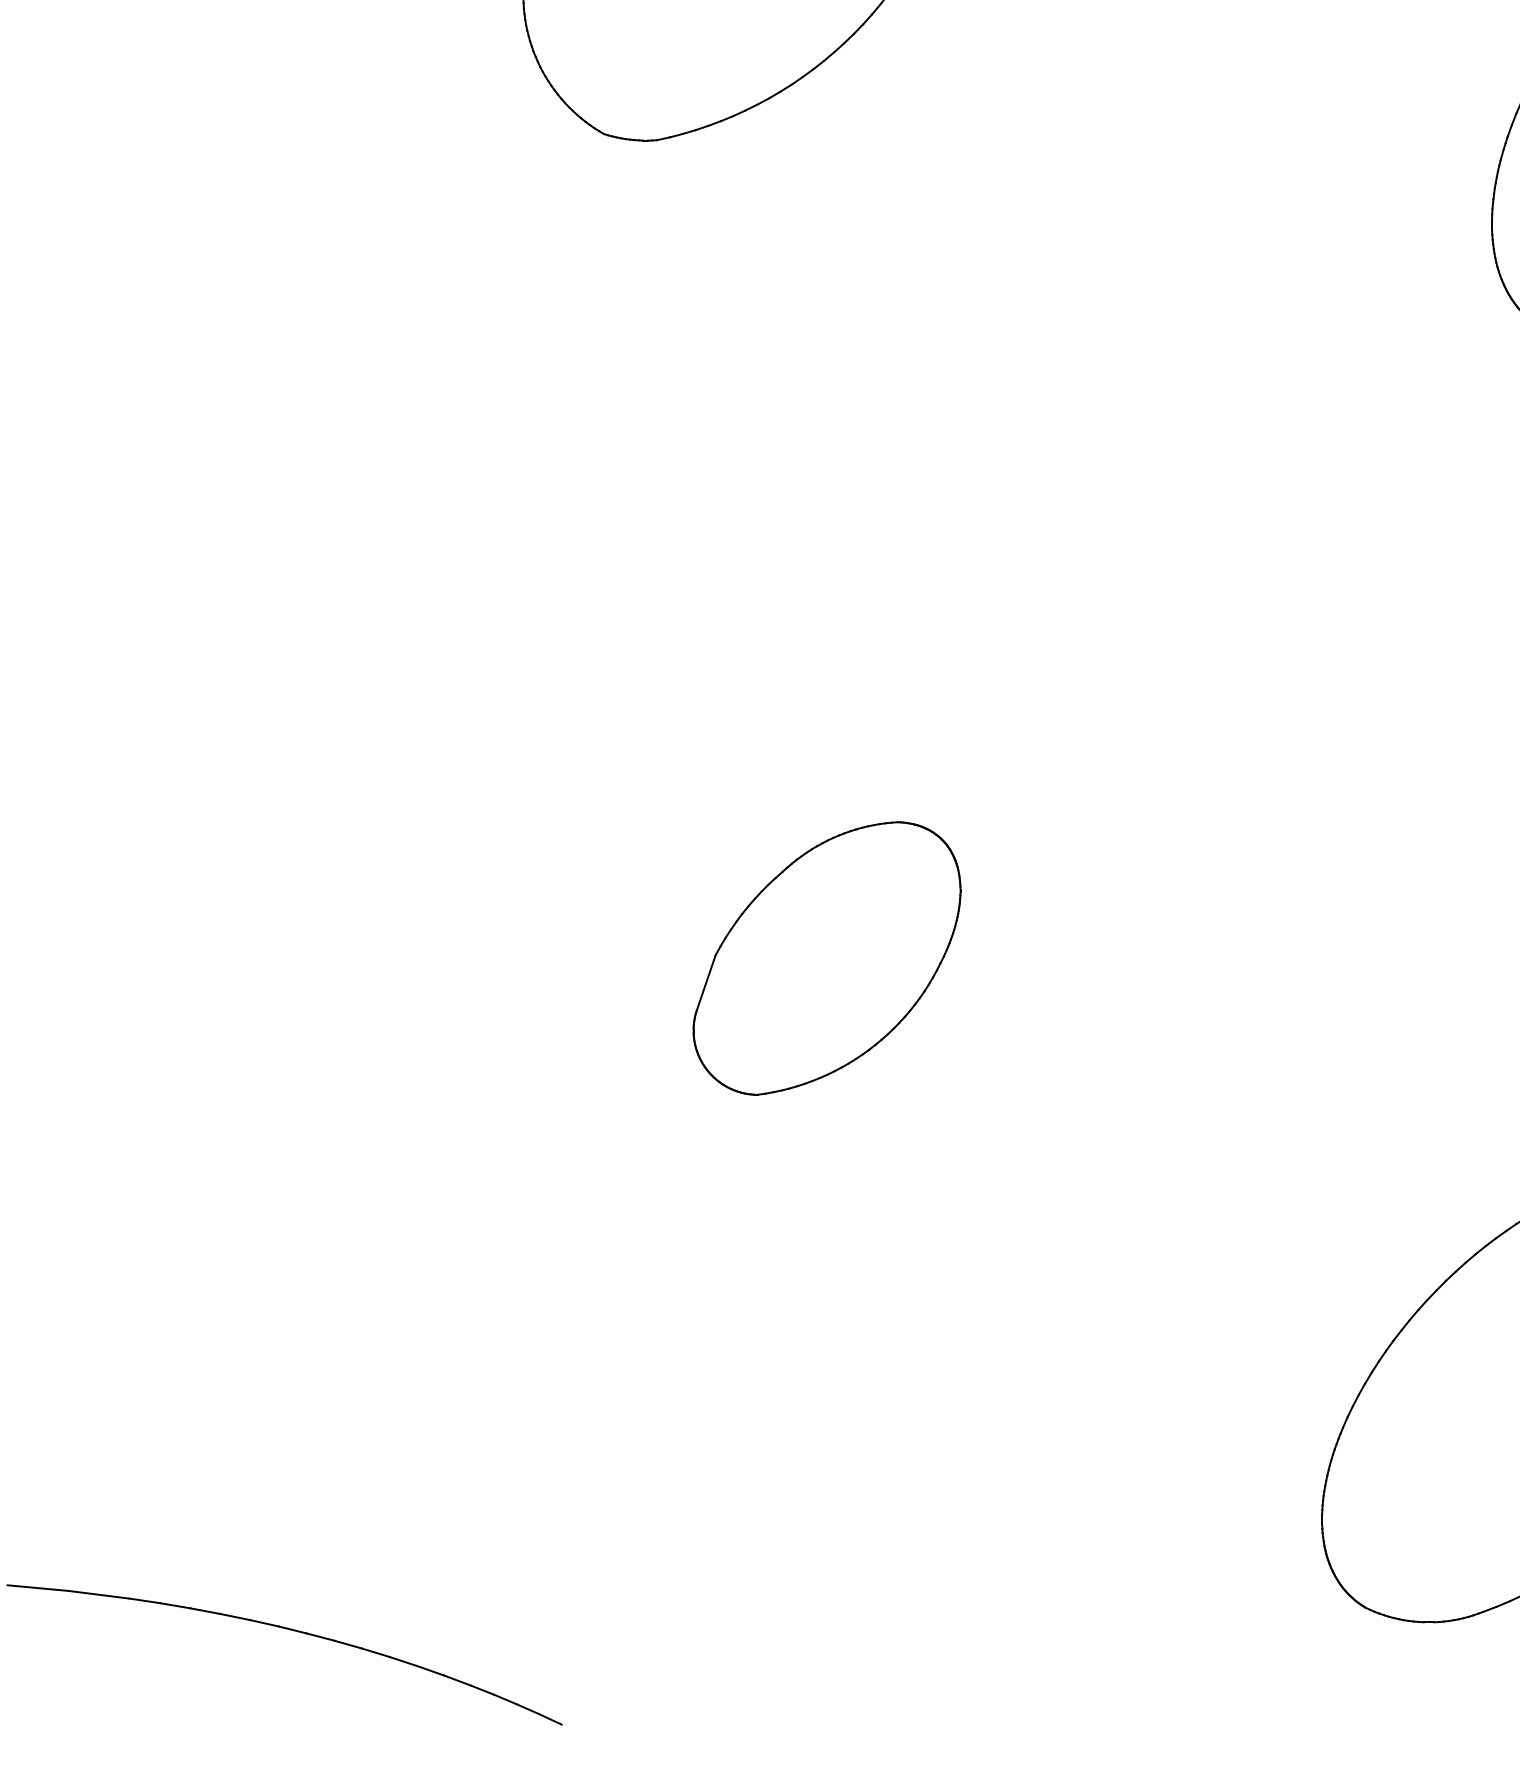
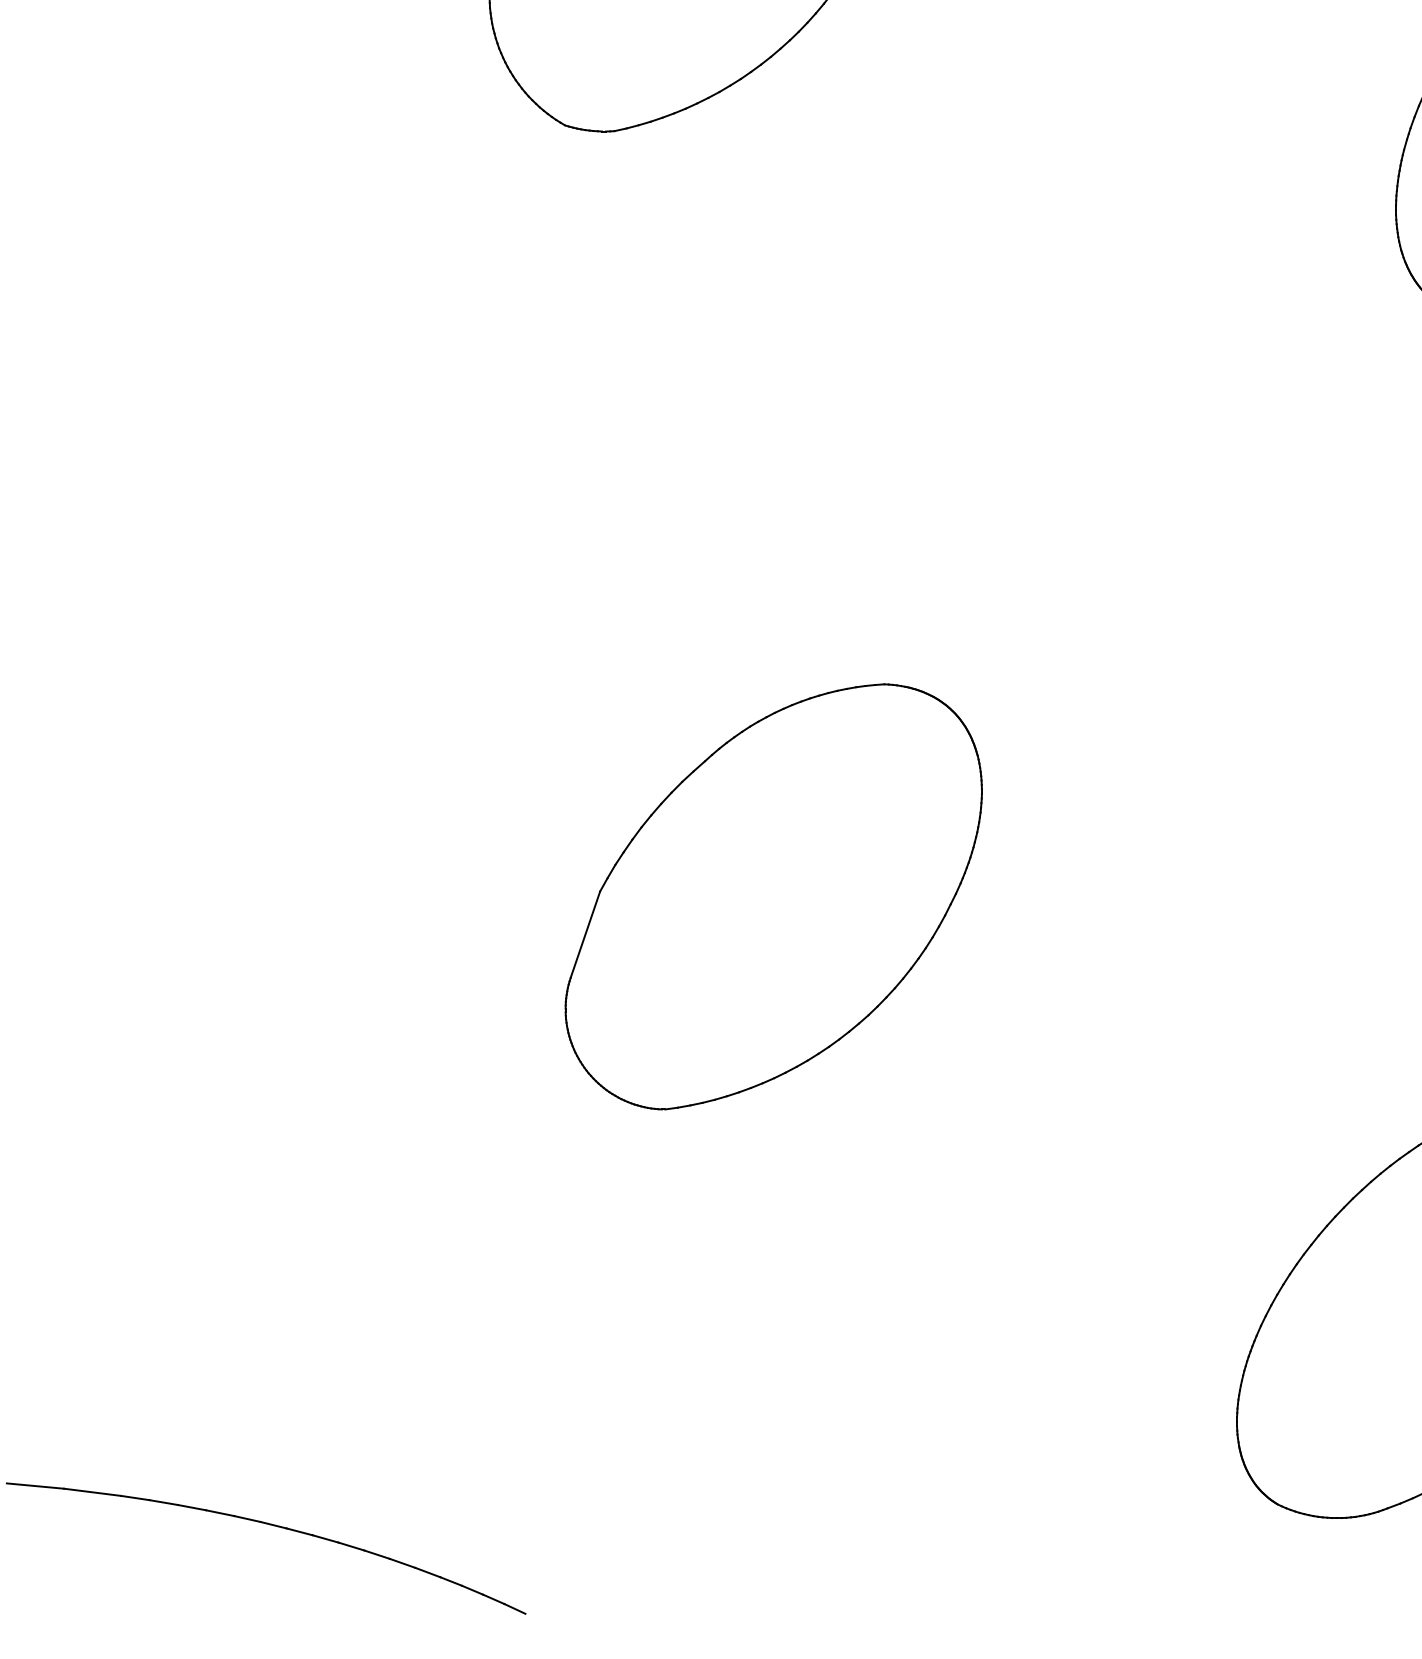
part: (826, 958) -> (773, 896), size x1.67

